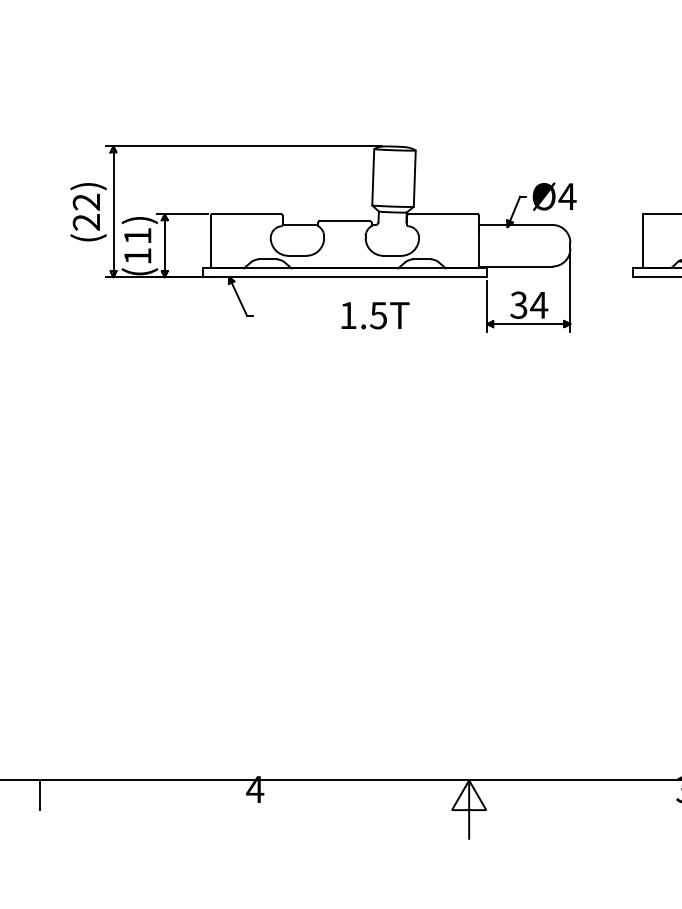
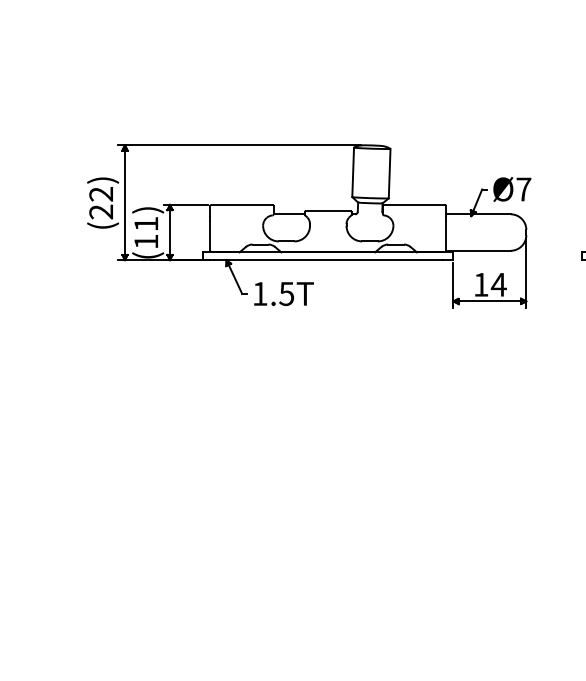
text: (567, 196) -> (523, 189), Ø4 -> Ø7
text: (518, 304) -> (480, 284), 34 -> 14
text: (375, 315) -> (283, 293), moved

